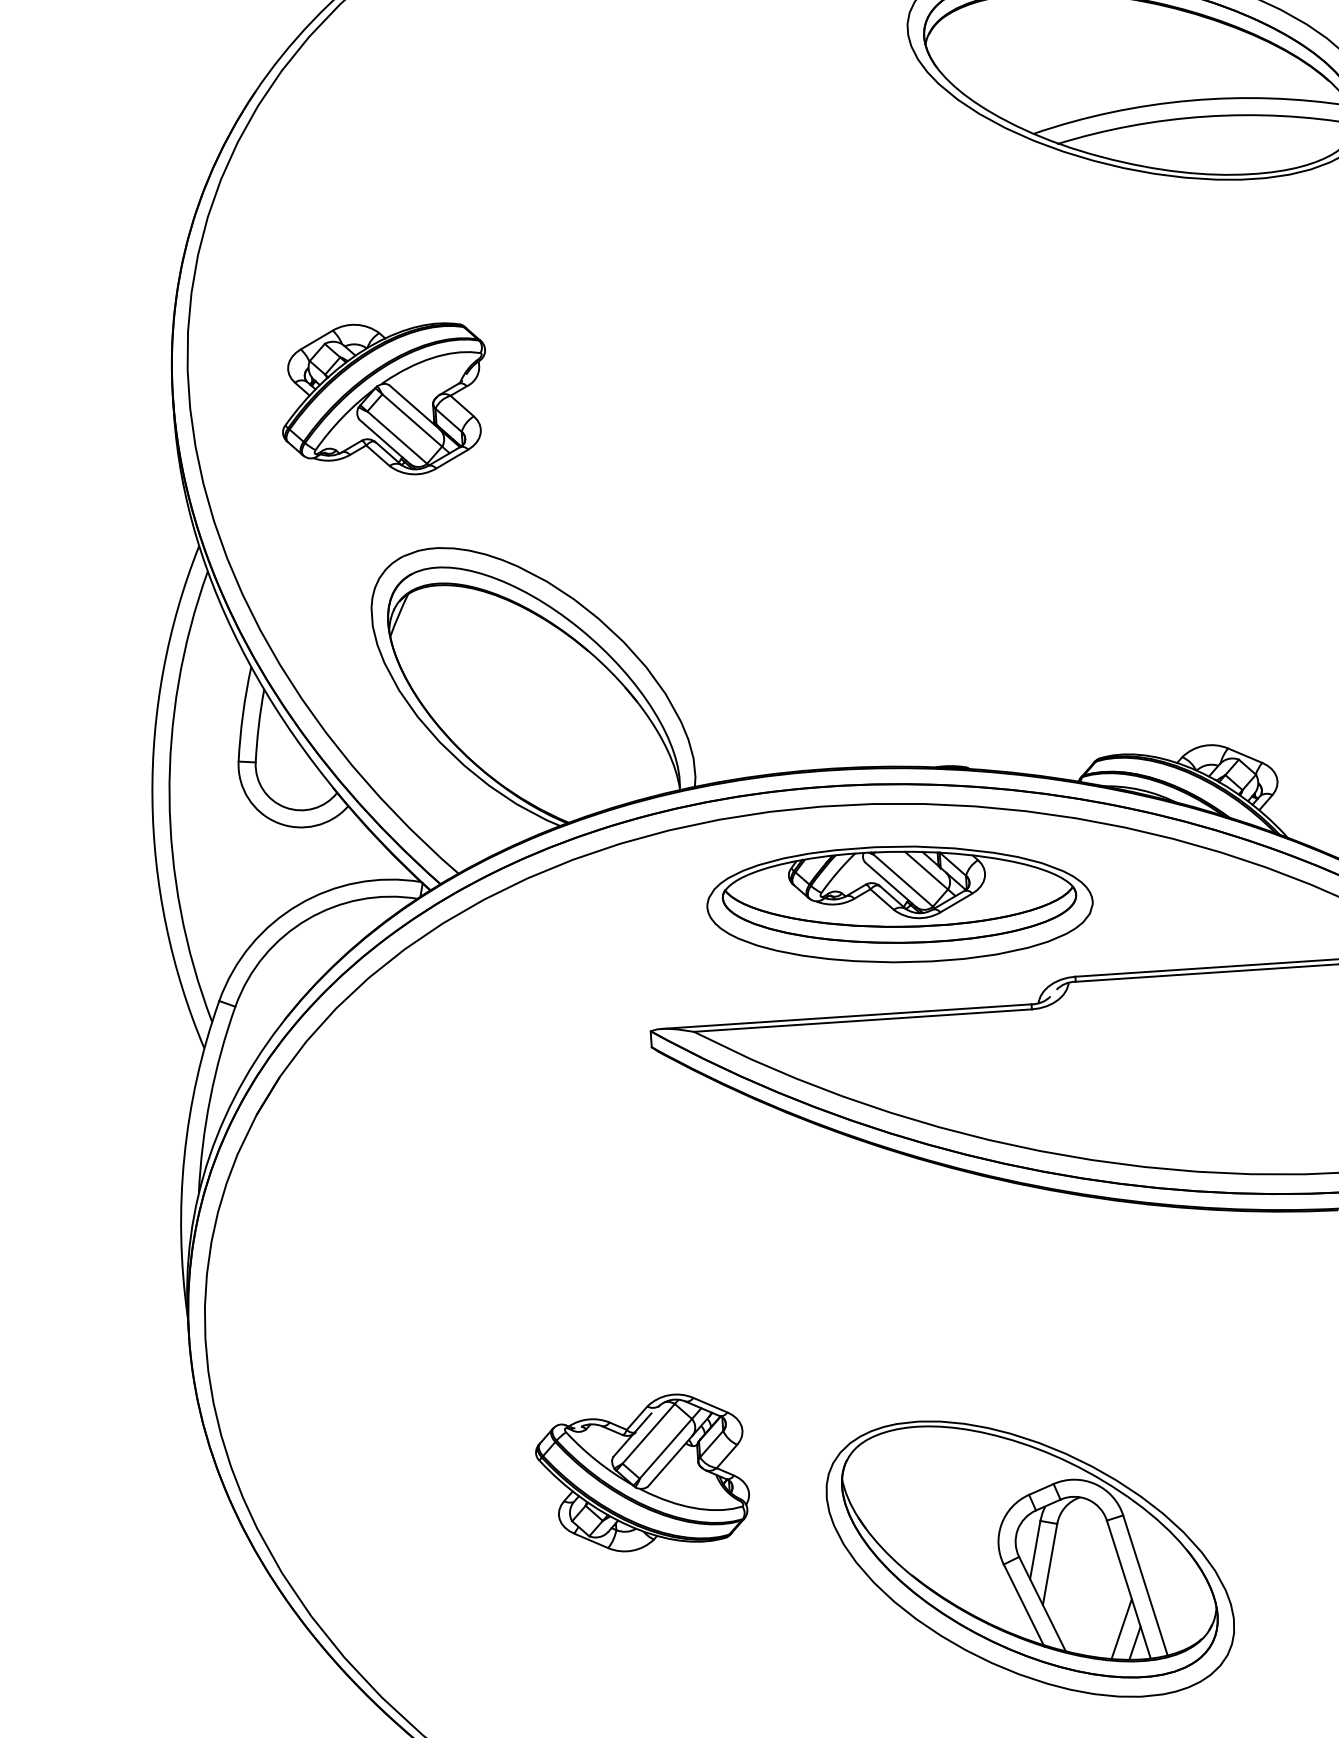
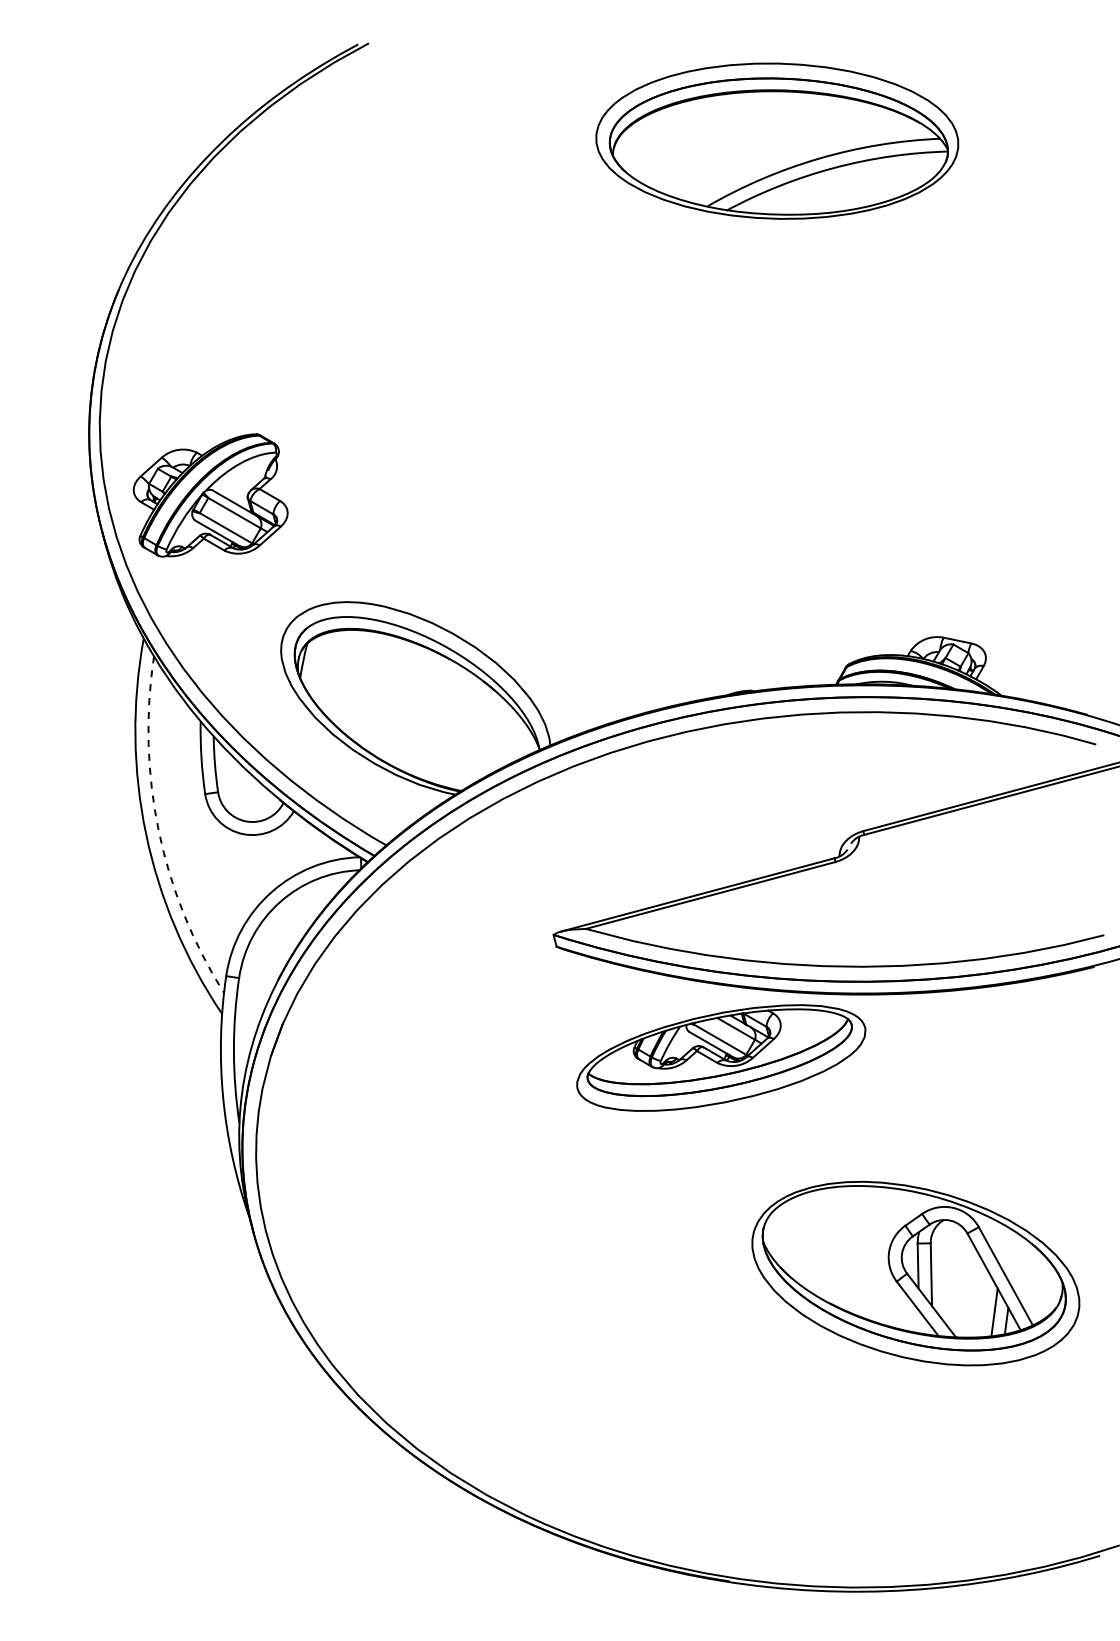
part: (385, 391) -> (210, 495), moved
arc: (169, 797) -> (158, 831), solid -> dashed
part: (900, 903) -> (721, 1057), moved
part: (643, 1471) -> (613, 1265), removed

